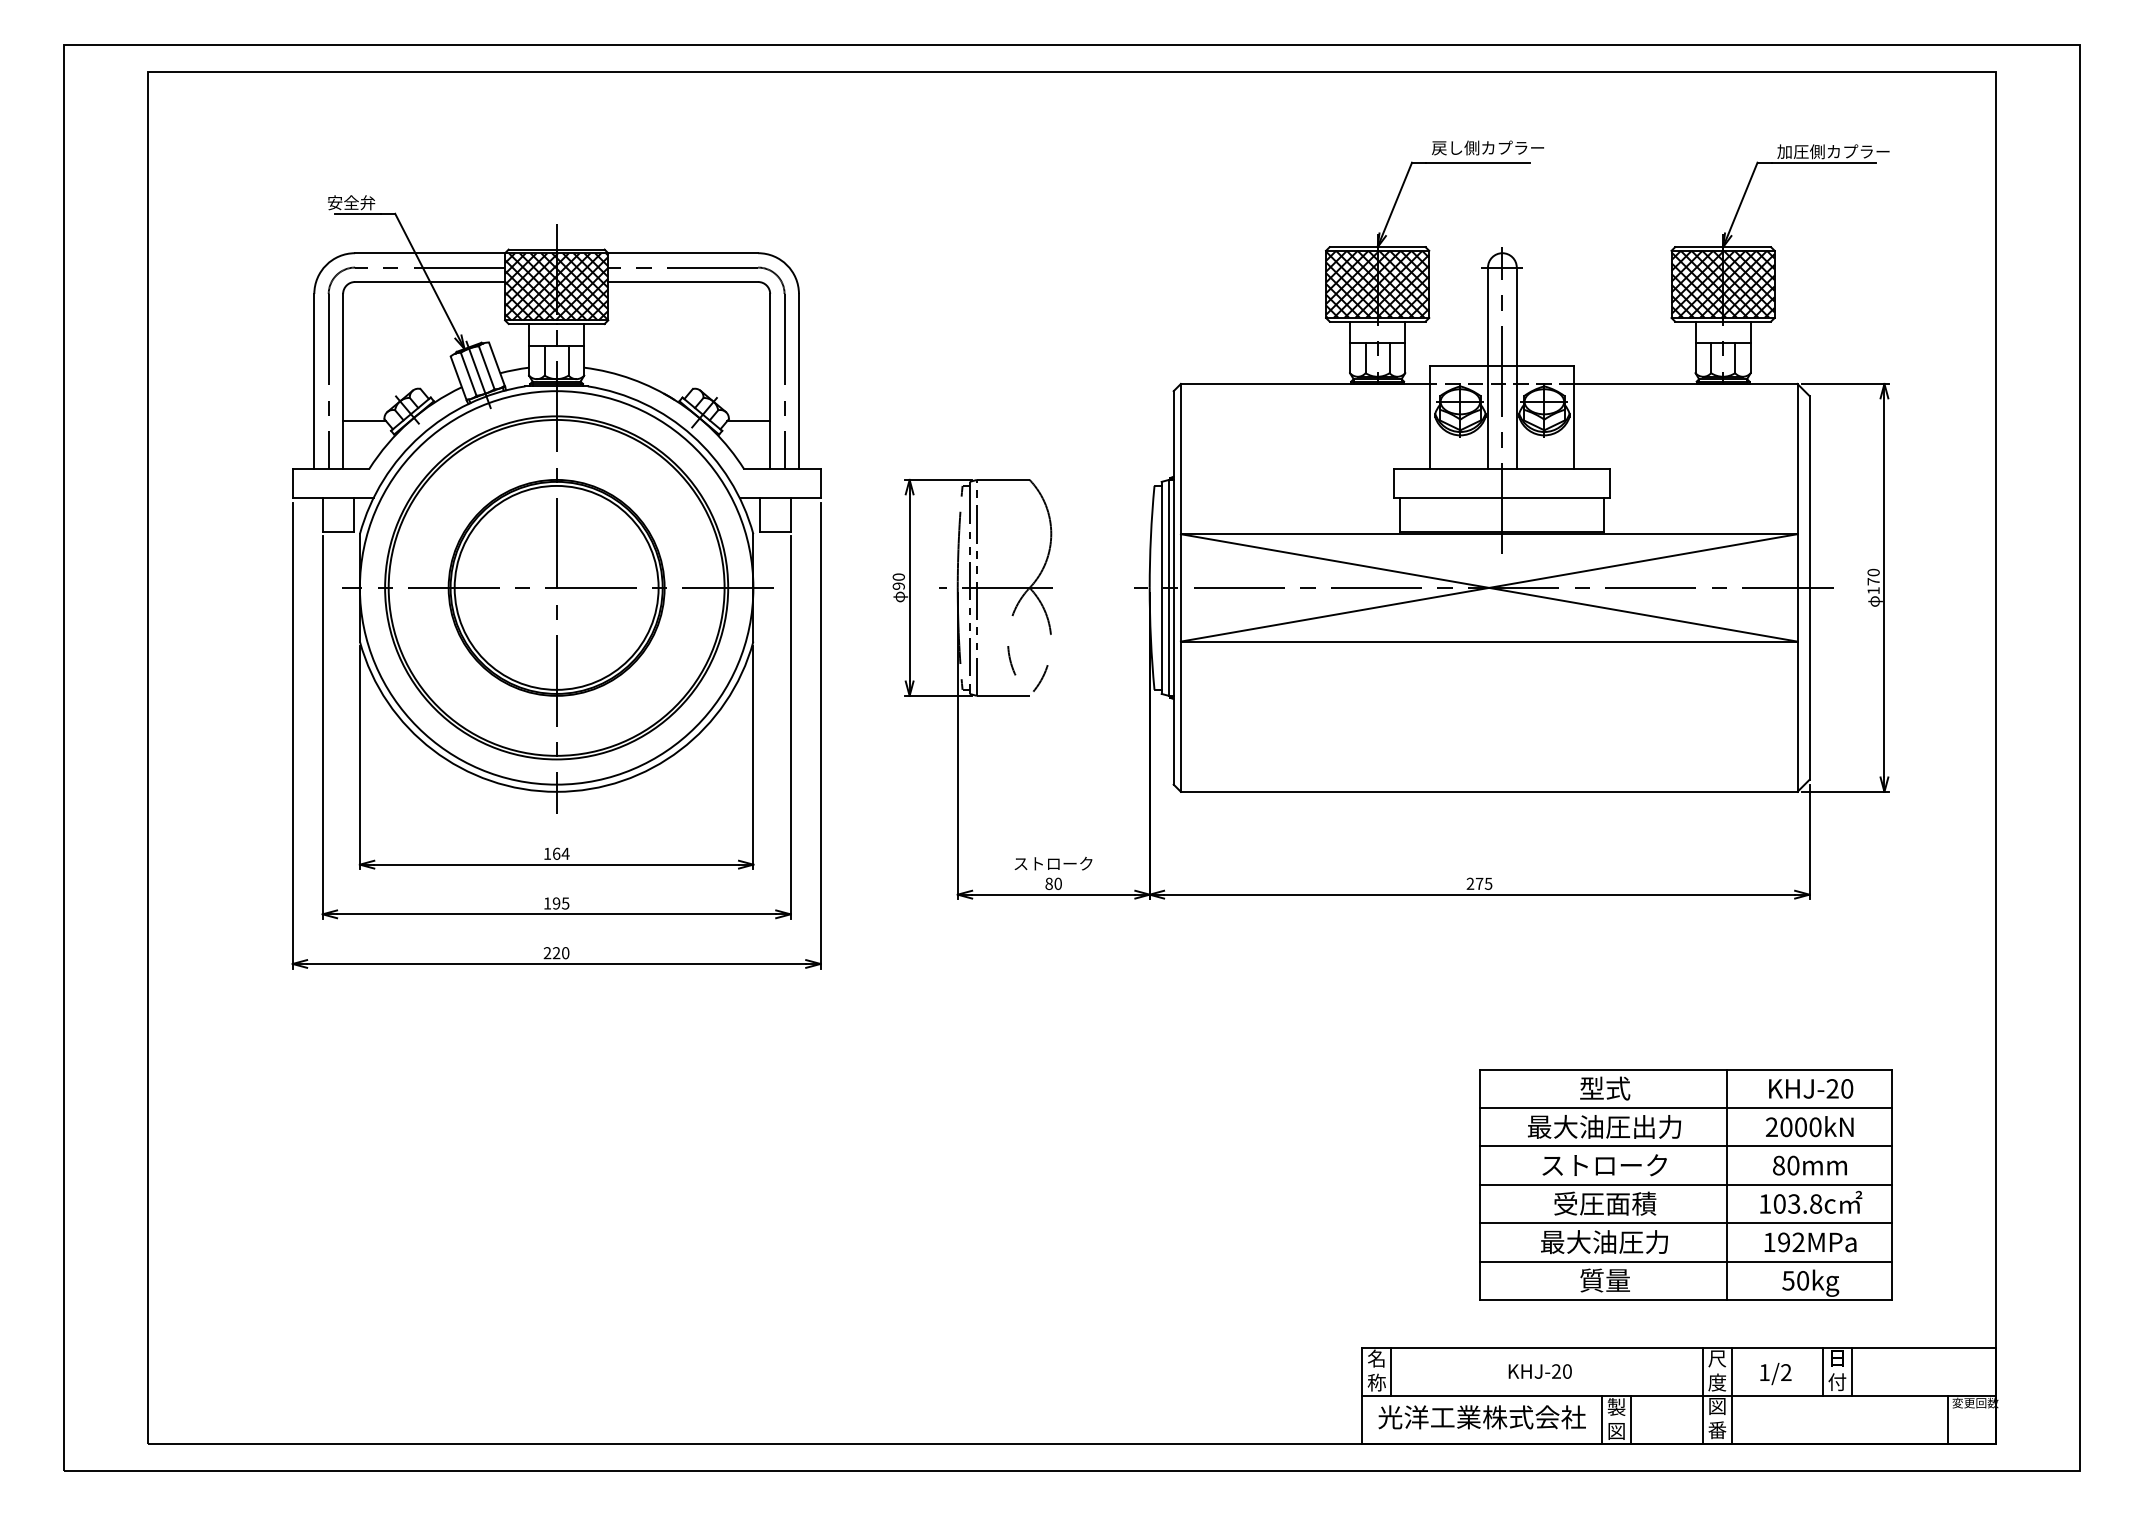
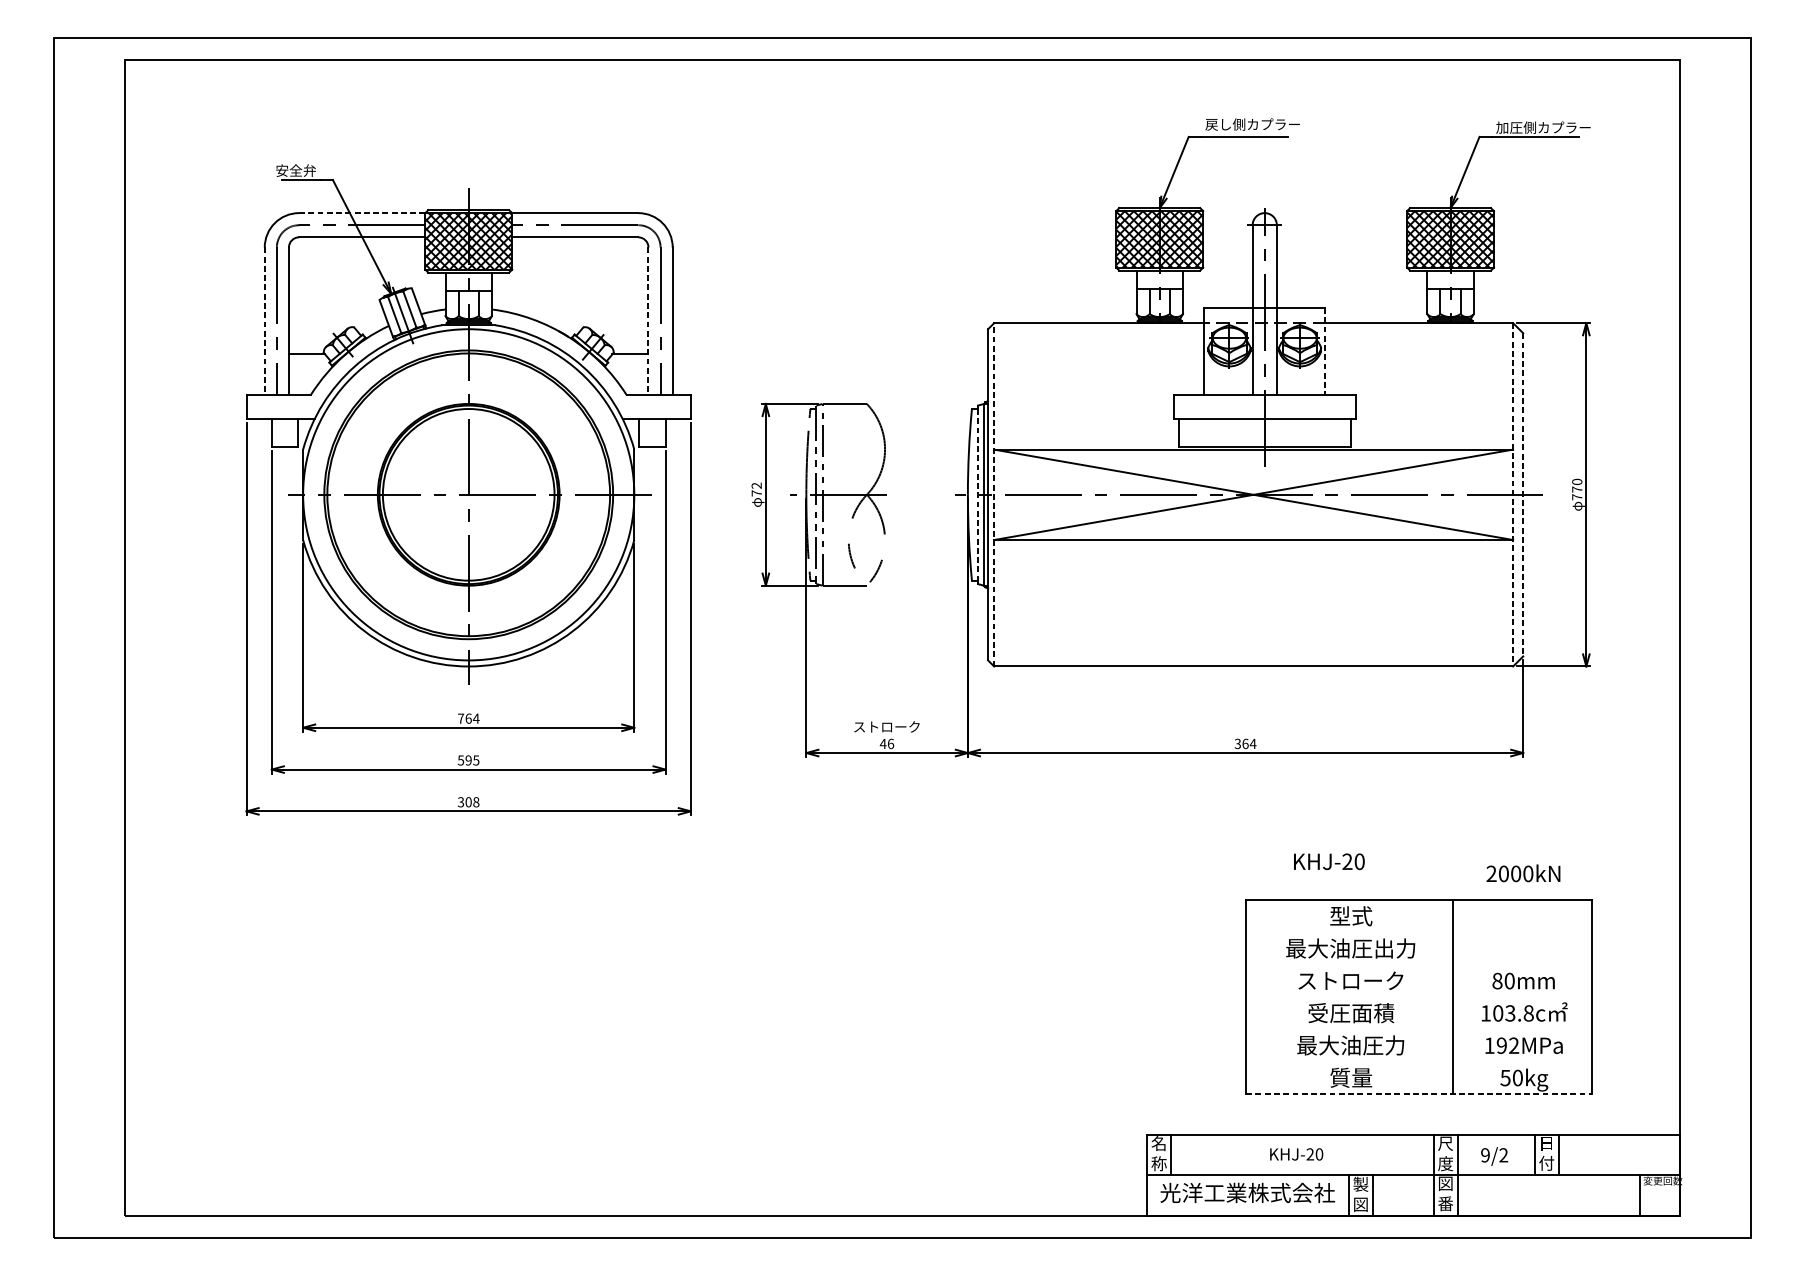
line: (430, 253) -> (362, 213), solid -> dashed
line: (314, 381) -> (264, 321), solid -> dashed
line: (770, 381) -> (648, 321), solid -> dashed
line: (1574, 417) -> (1325, 351), solid -> dashed
text: (898, 581) -> (756, 489), 90 -> 72
line: (1161, 587) -> (977, 494), solid -> dashed
line: (1180, 587) -> (993, 494), solid -> dashed
line: (1797, 587) -> (1513, 494), solid -> dashed
line: (1809, 587) -> (1523, 494), solid -> dashed
text: (1873, 590) -> (1577, 497), 170 -> 770
text: (547, 853) -> (461, 718), 164 -> 764
text: (1053, 883) -> (886, 743), 80 -> 46
text: (1479, 883) -> (1245, 743), 275 -> 364
text: (547, 903) -> (461, 760), 195 -> 595
text: (556, 953) -> (468, 802), 220 -> 308
text: (1811, 1088) -> (1329, 861), moved
line: (1685, 1108) -> (1418, 933), removed
text: (1809, 1126) -> (1523, 873), moved
line: (1685, 1146) -> (1418, 965), removed
line: (1685, 1184) -> (1418, 996), removed
line: (1685, 1223) -> (1418, 1029), removed
line: (1685, 1261) -> (1418, 1061), removed
line: (1686, 1300) -> (1419, 1094), solid -> dashed
text: (1764, 1372) -> (1485, 1155), 1/2 -> 9/2

